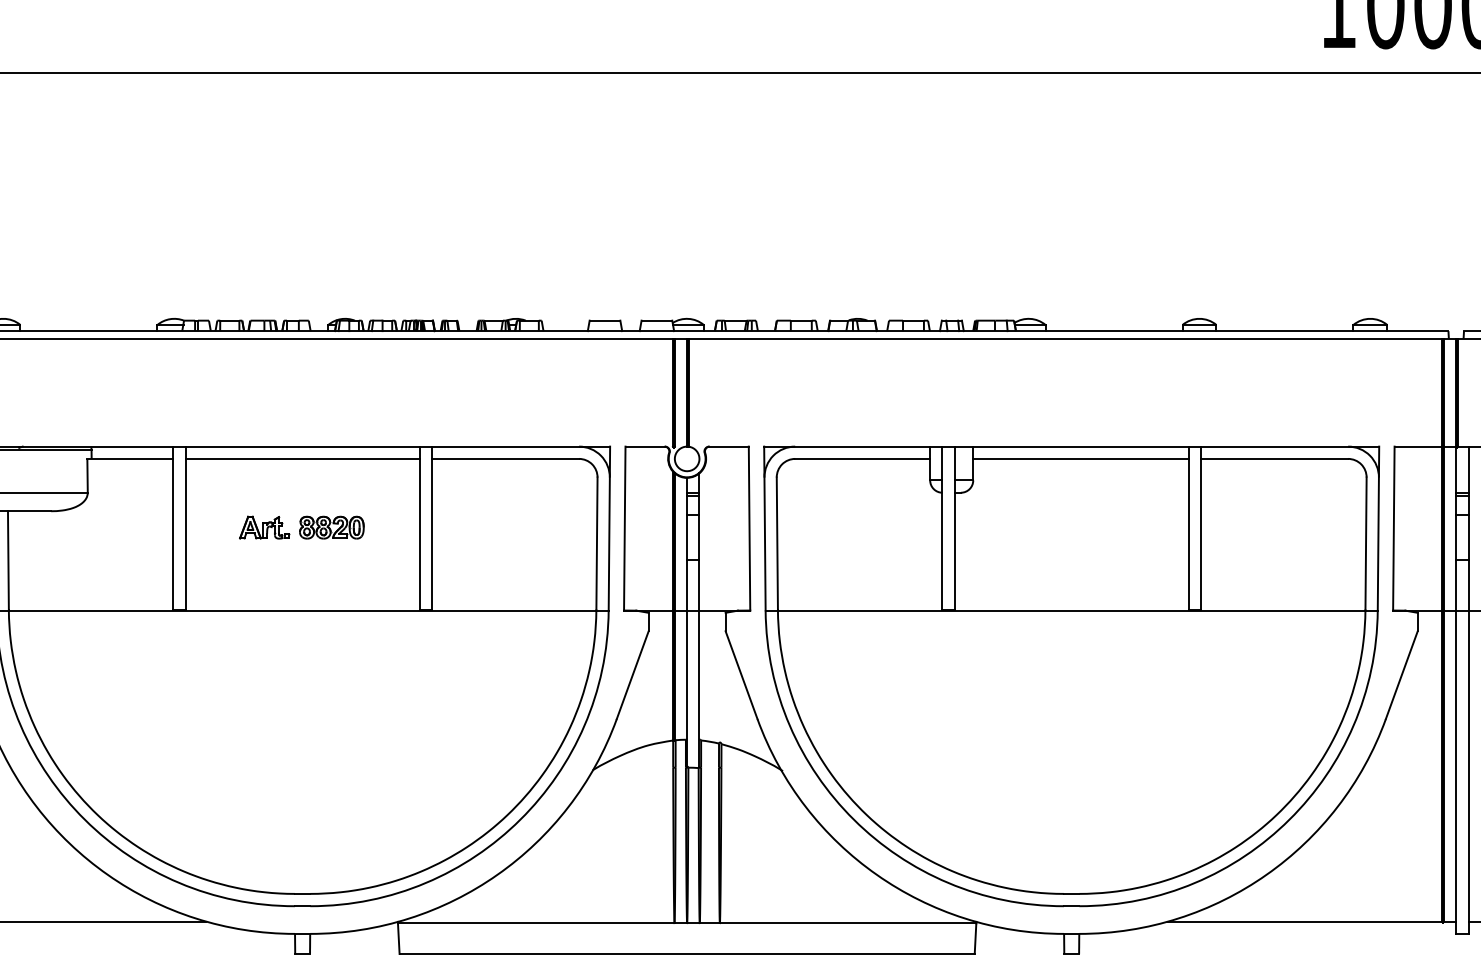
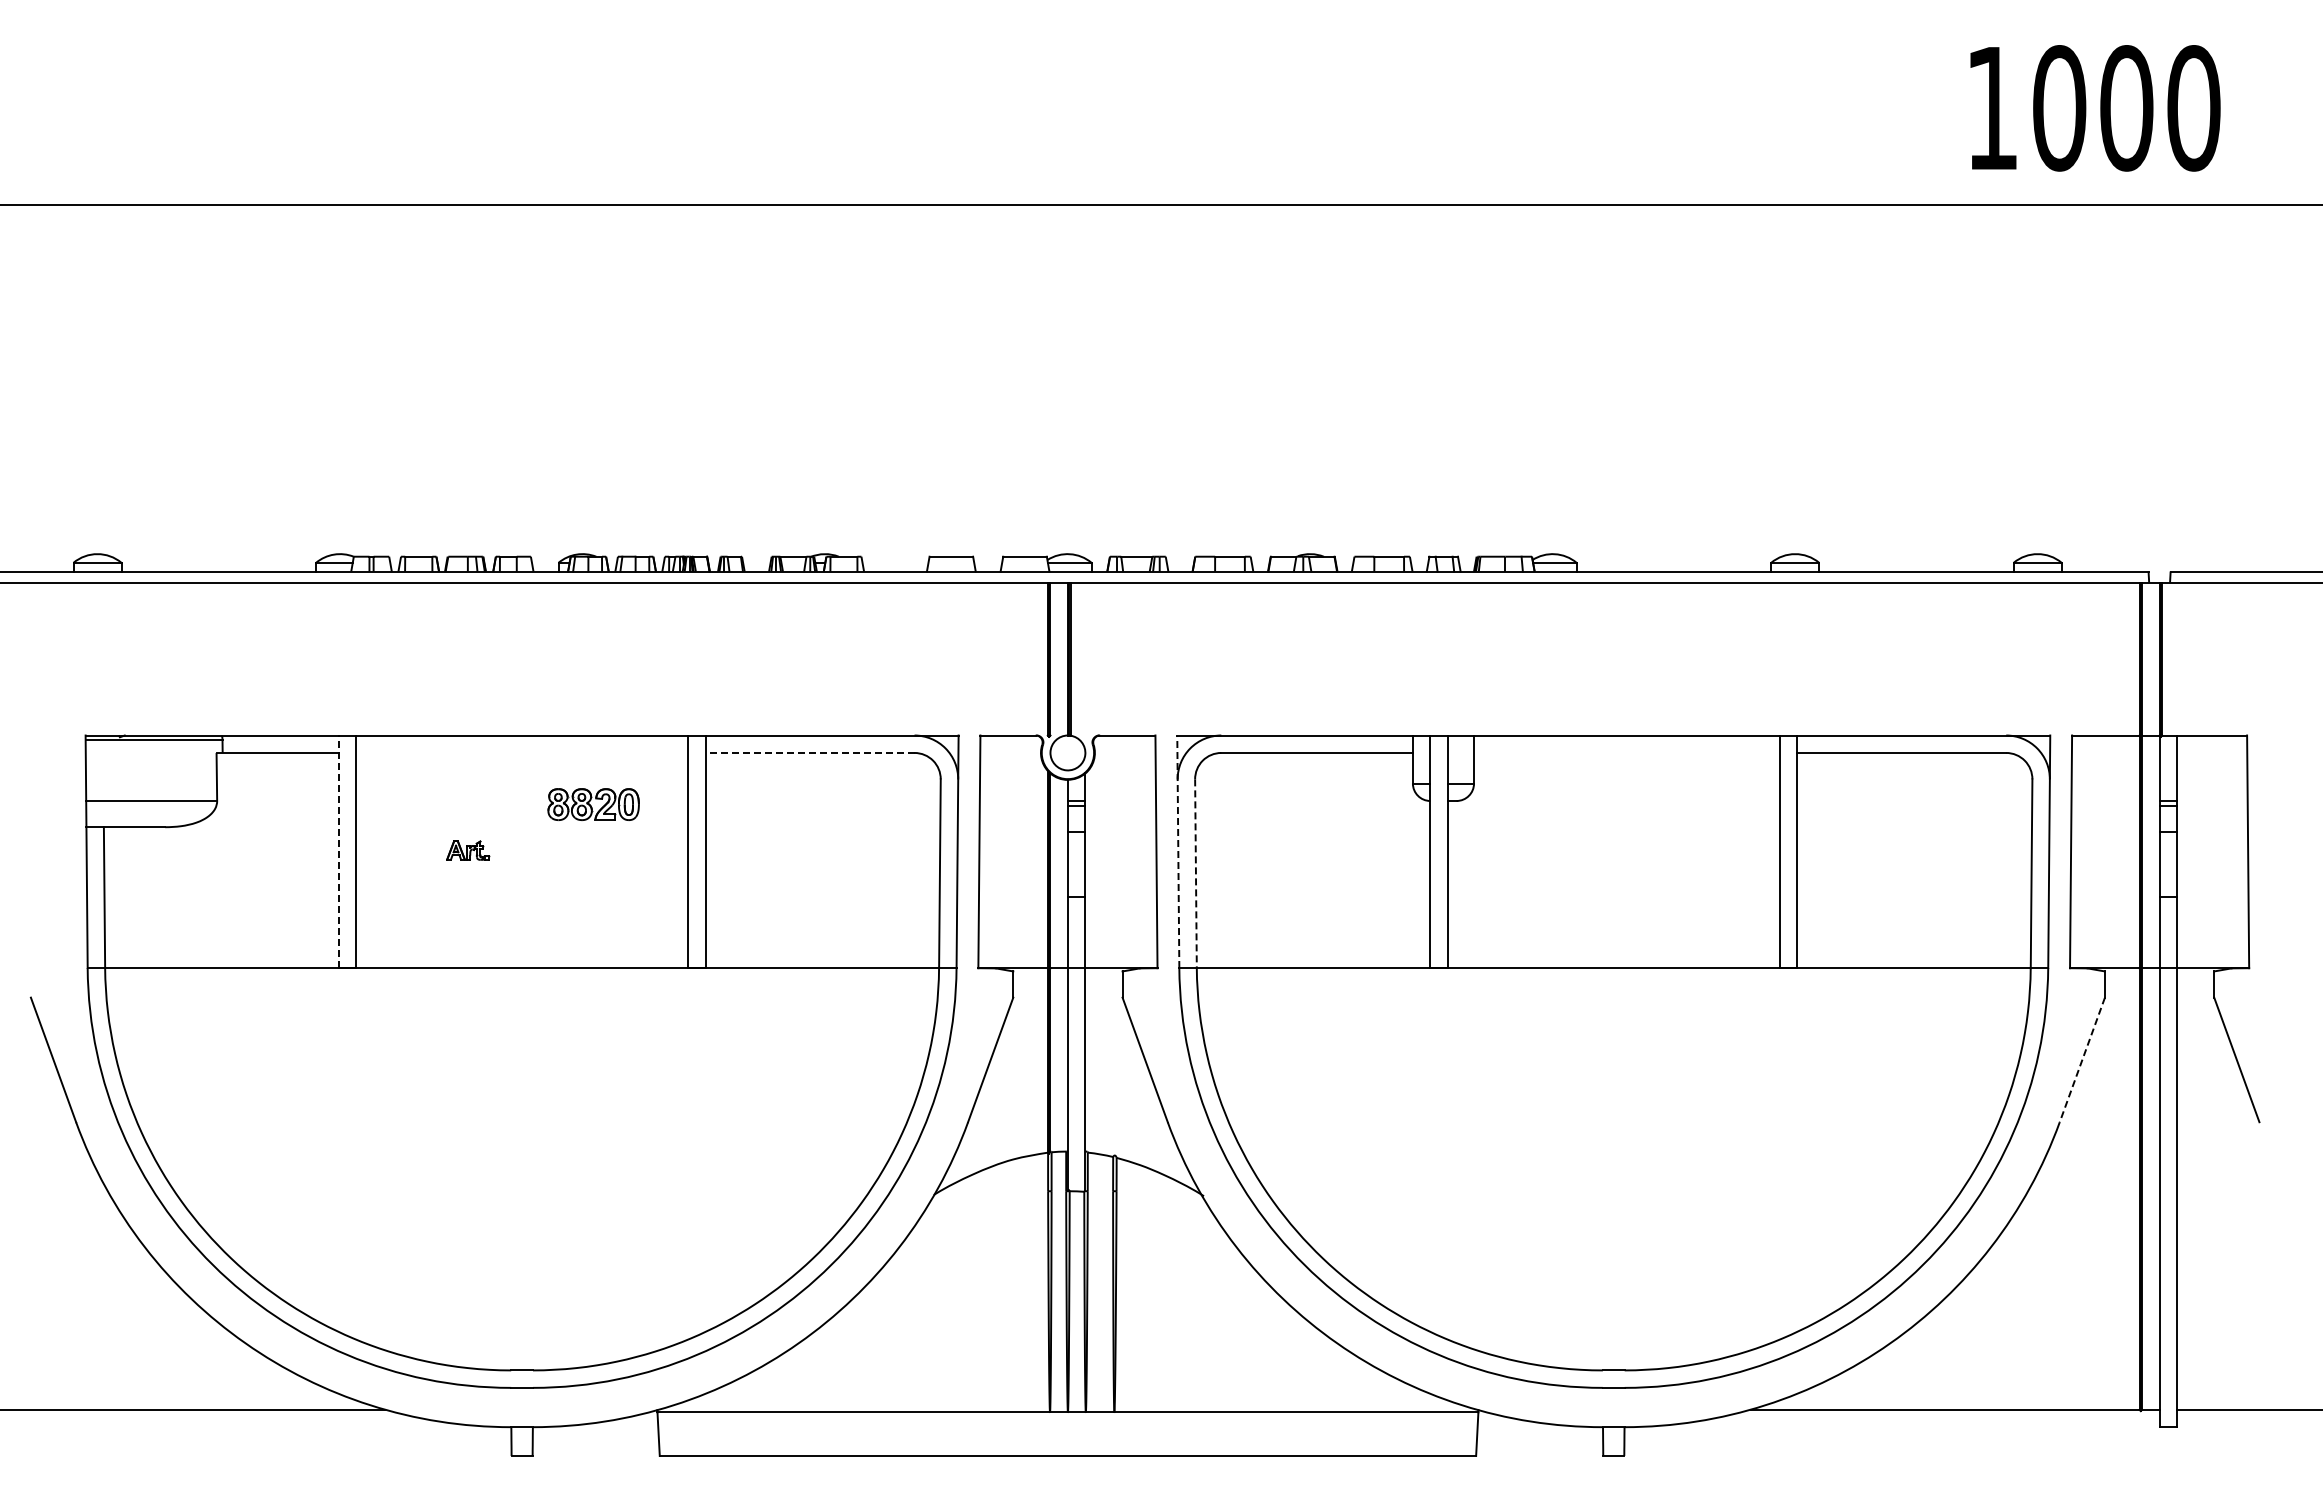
line: (302, 458) -> (522, 752), removed
line: (505, 458) -> (810, 752), solid -> dashed
line: (1080, 458) -> (1626, 752), removed
part: (264, 527) -> (467, 850), size x0.6
part: (331, 527) -> (593, 804), moved
line: (173, 528) -> (338, 851), solid -> dashed
line: (765, 528) -> (1178, 851), solid -> dashed
line: (777, 544) -> (1195, 874), solid -> dashed
line: (1401, 675) -> (2082, 1060), solid -> dashed

